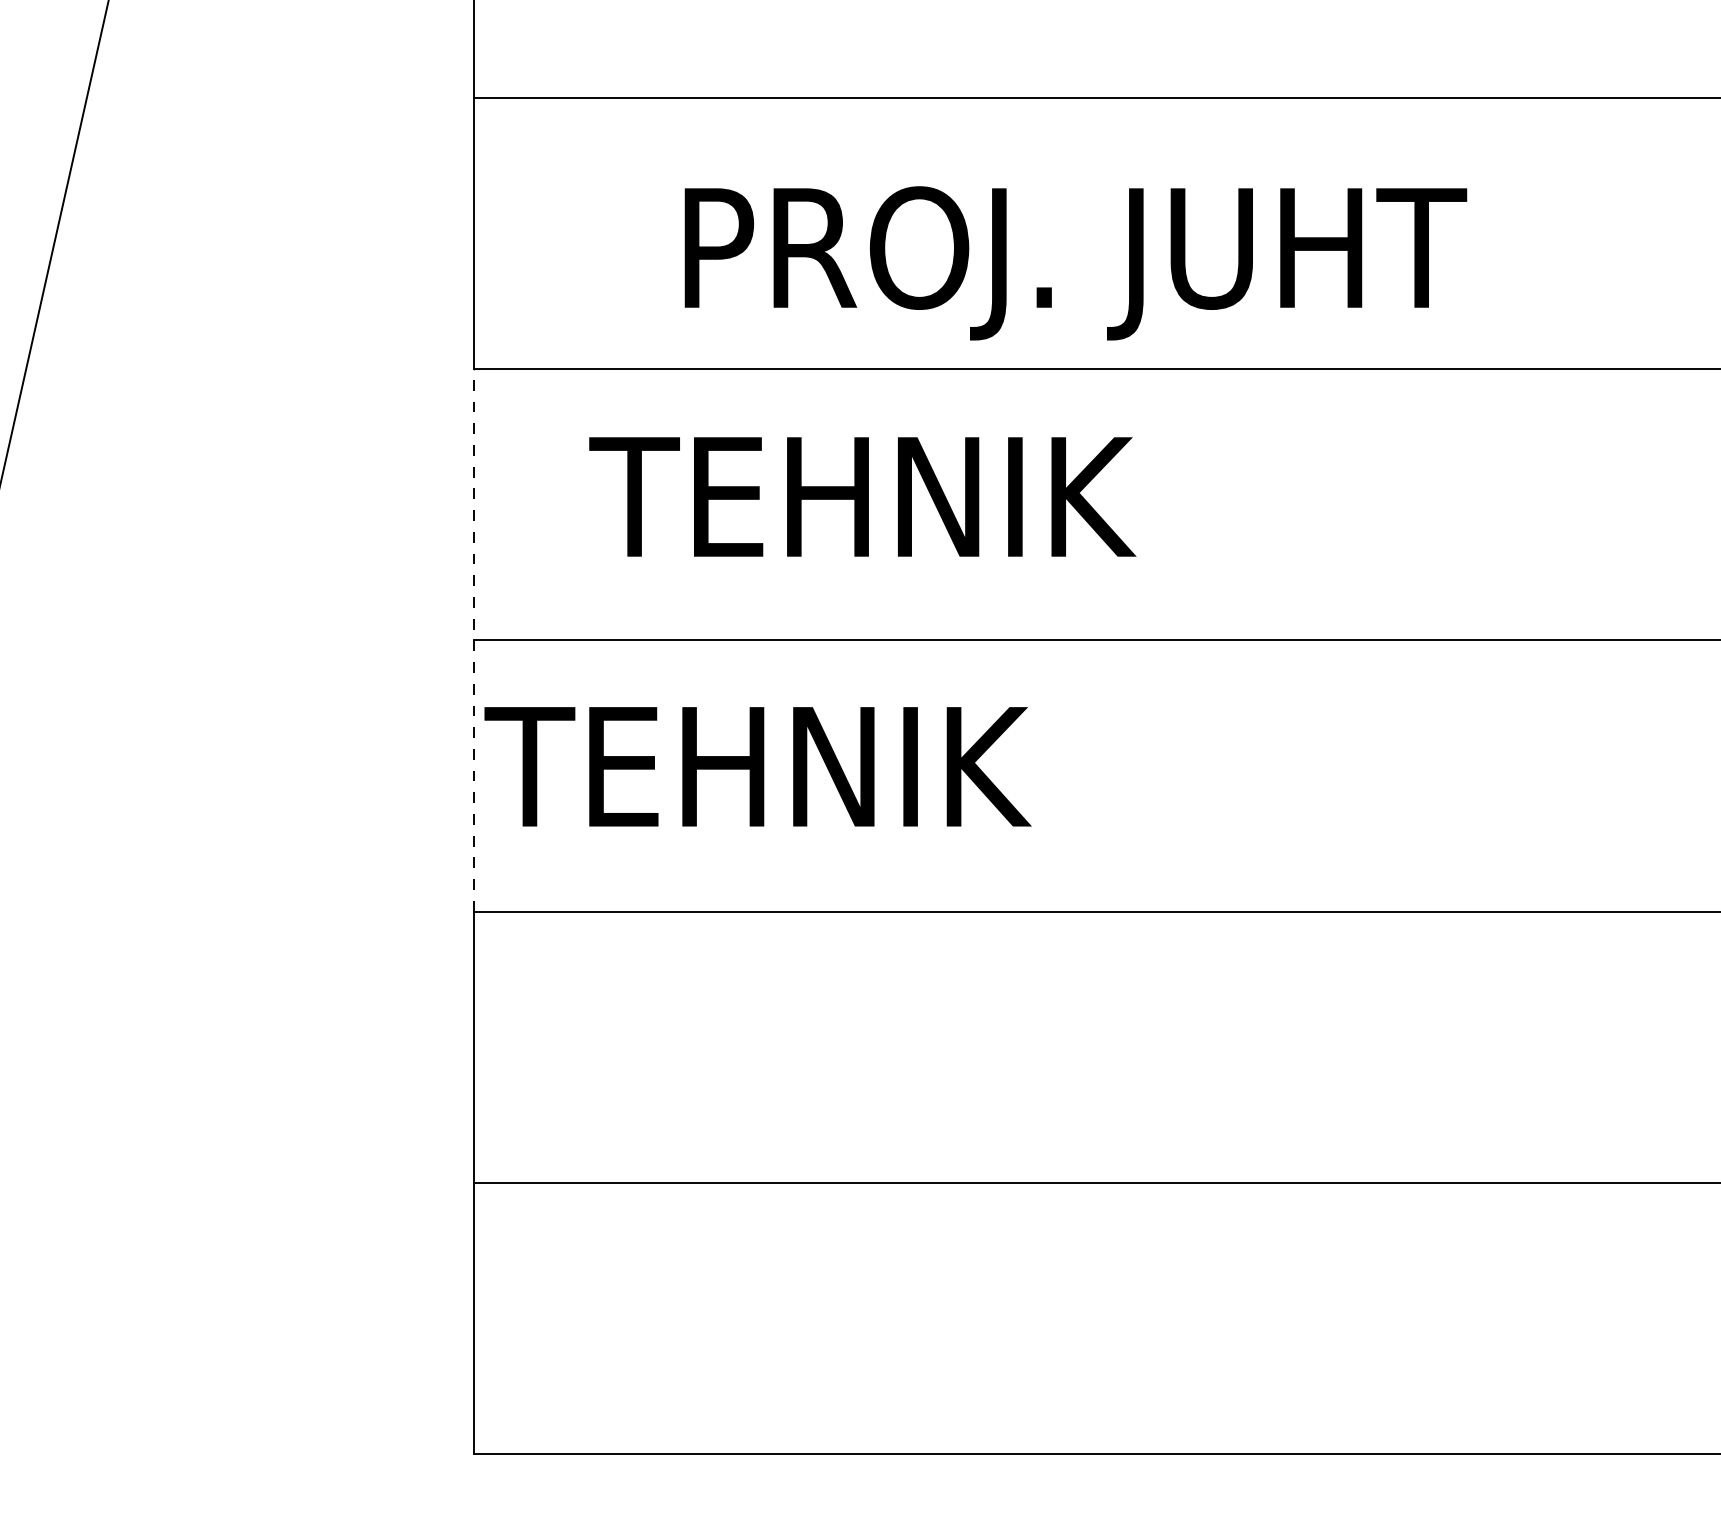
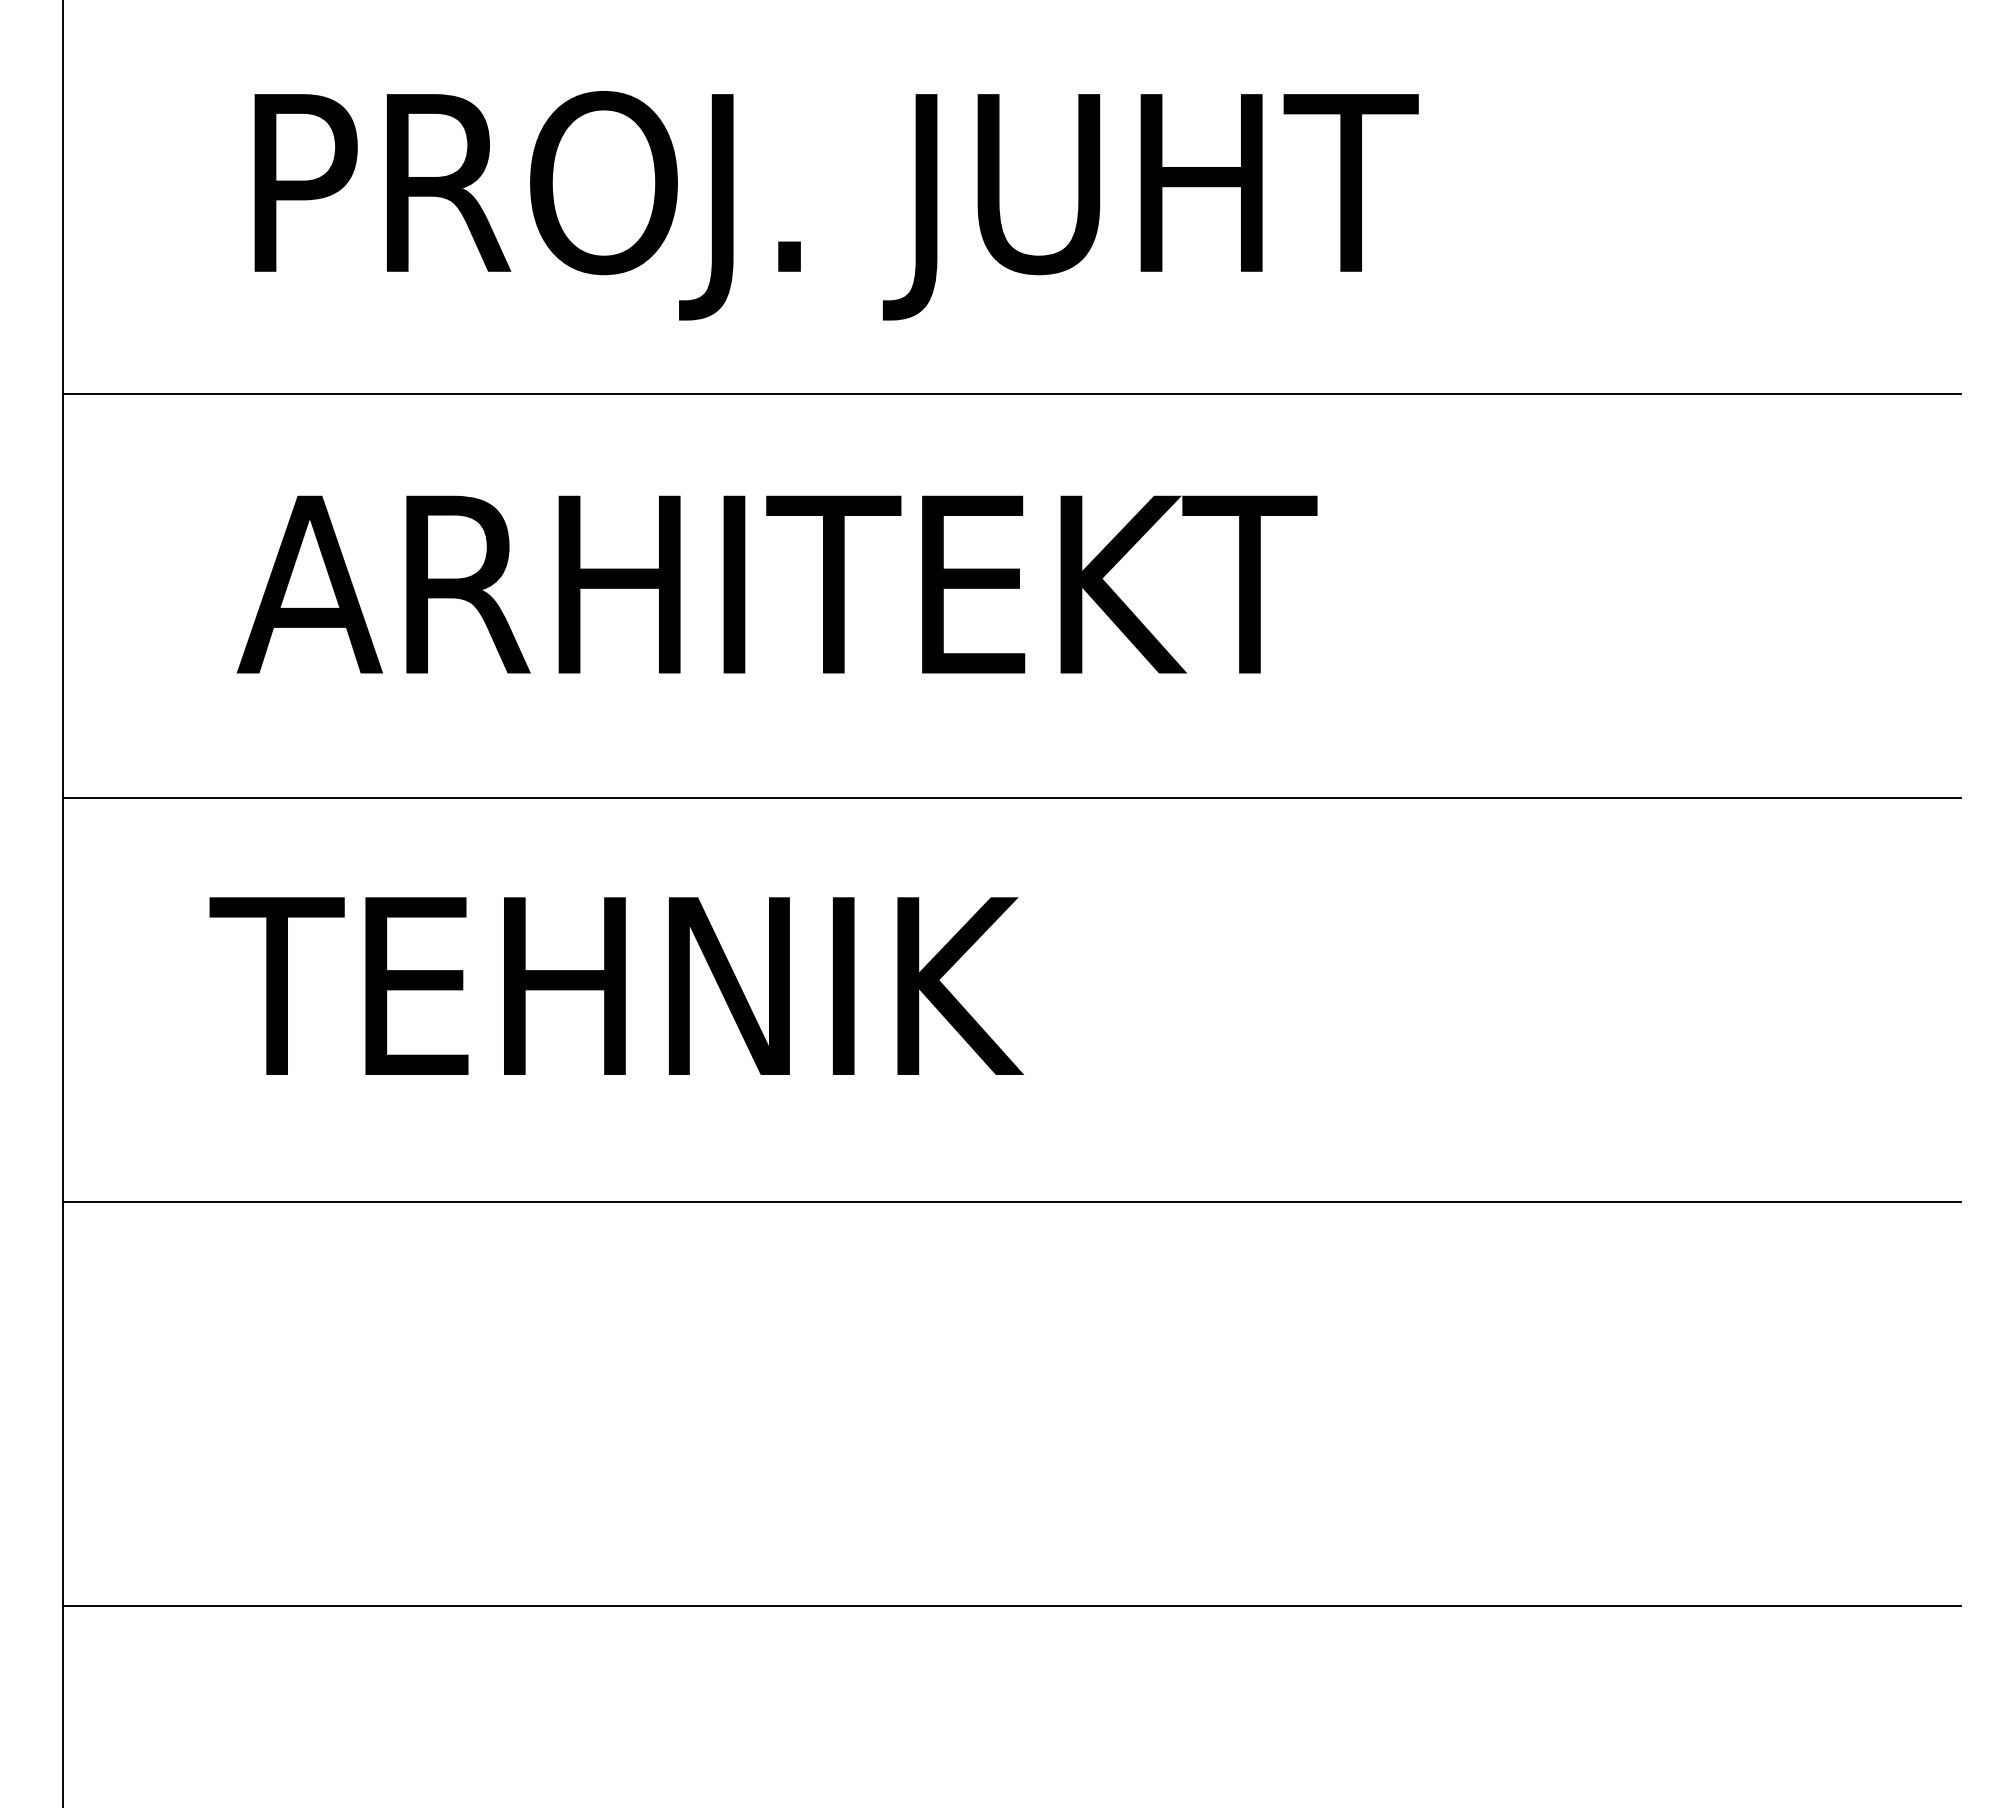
text: (1075, 263) -> (836, 205), moved
text: (953, 496) -> (776, 583), TEHNIK -> ARHITEKT
line: (474, 639) -> (63, 796), dashed -> solid
text: (757, 766) -> (615, 985), moved

